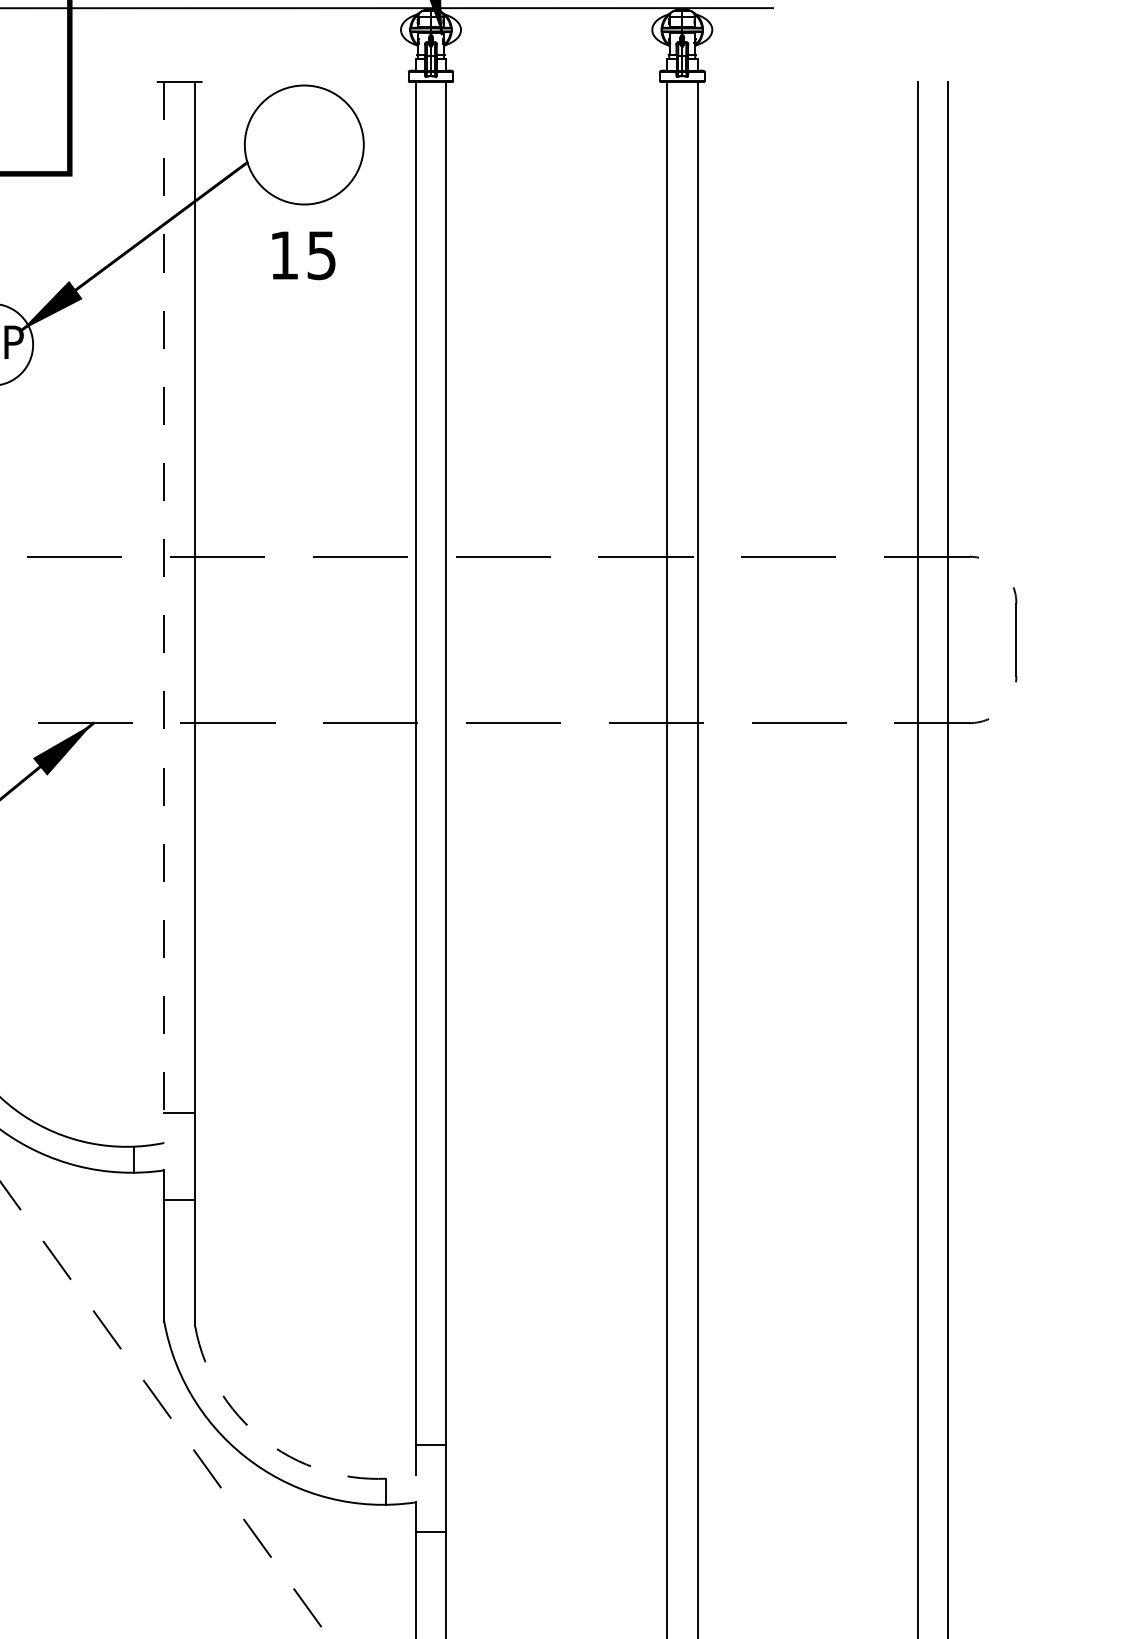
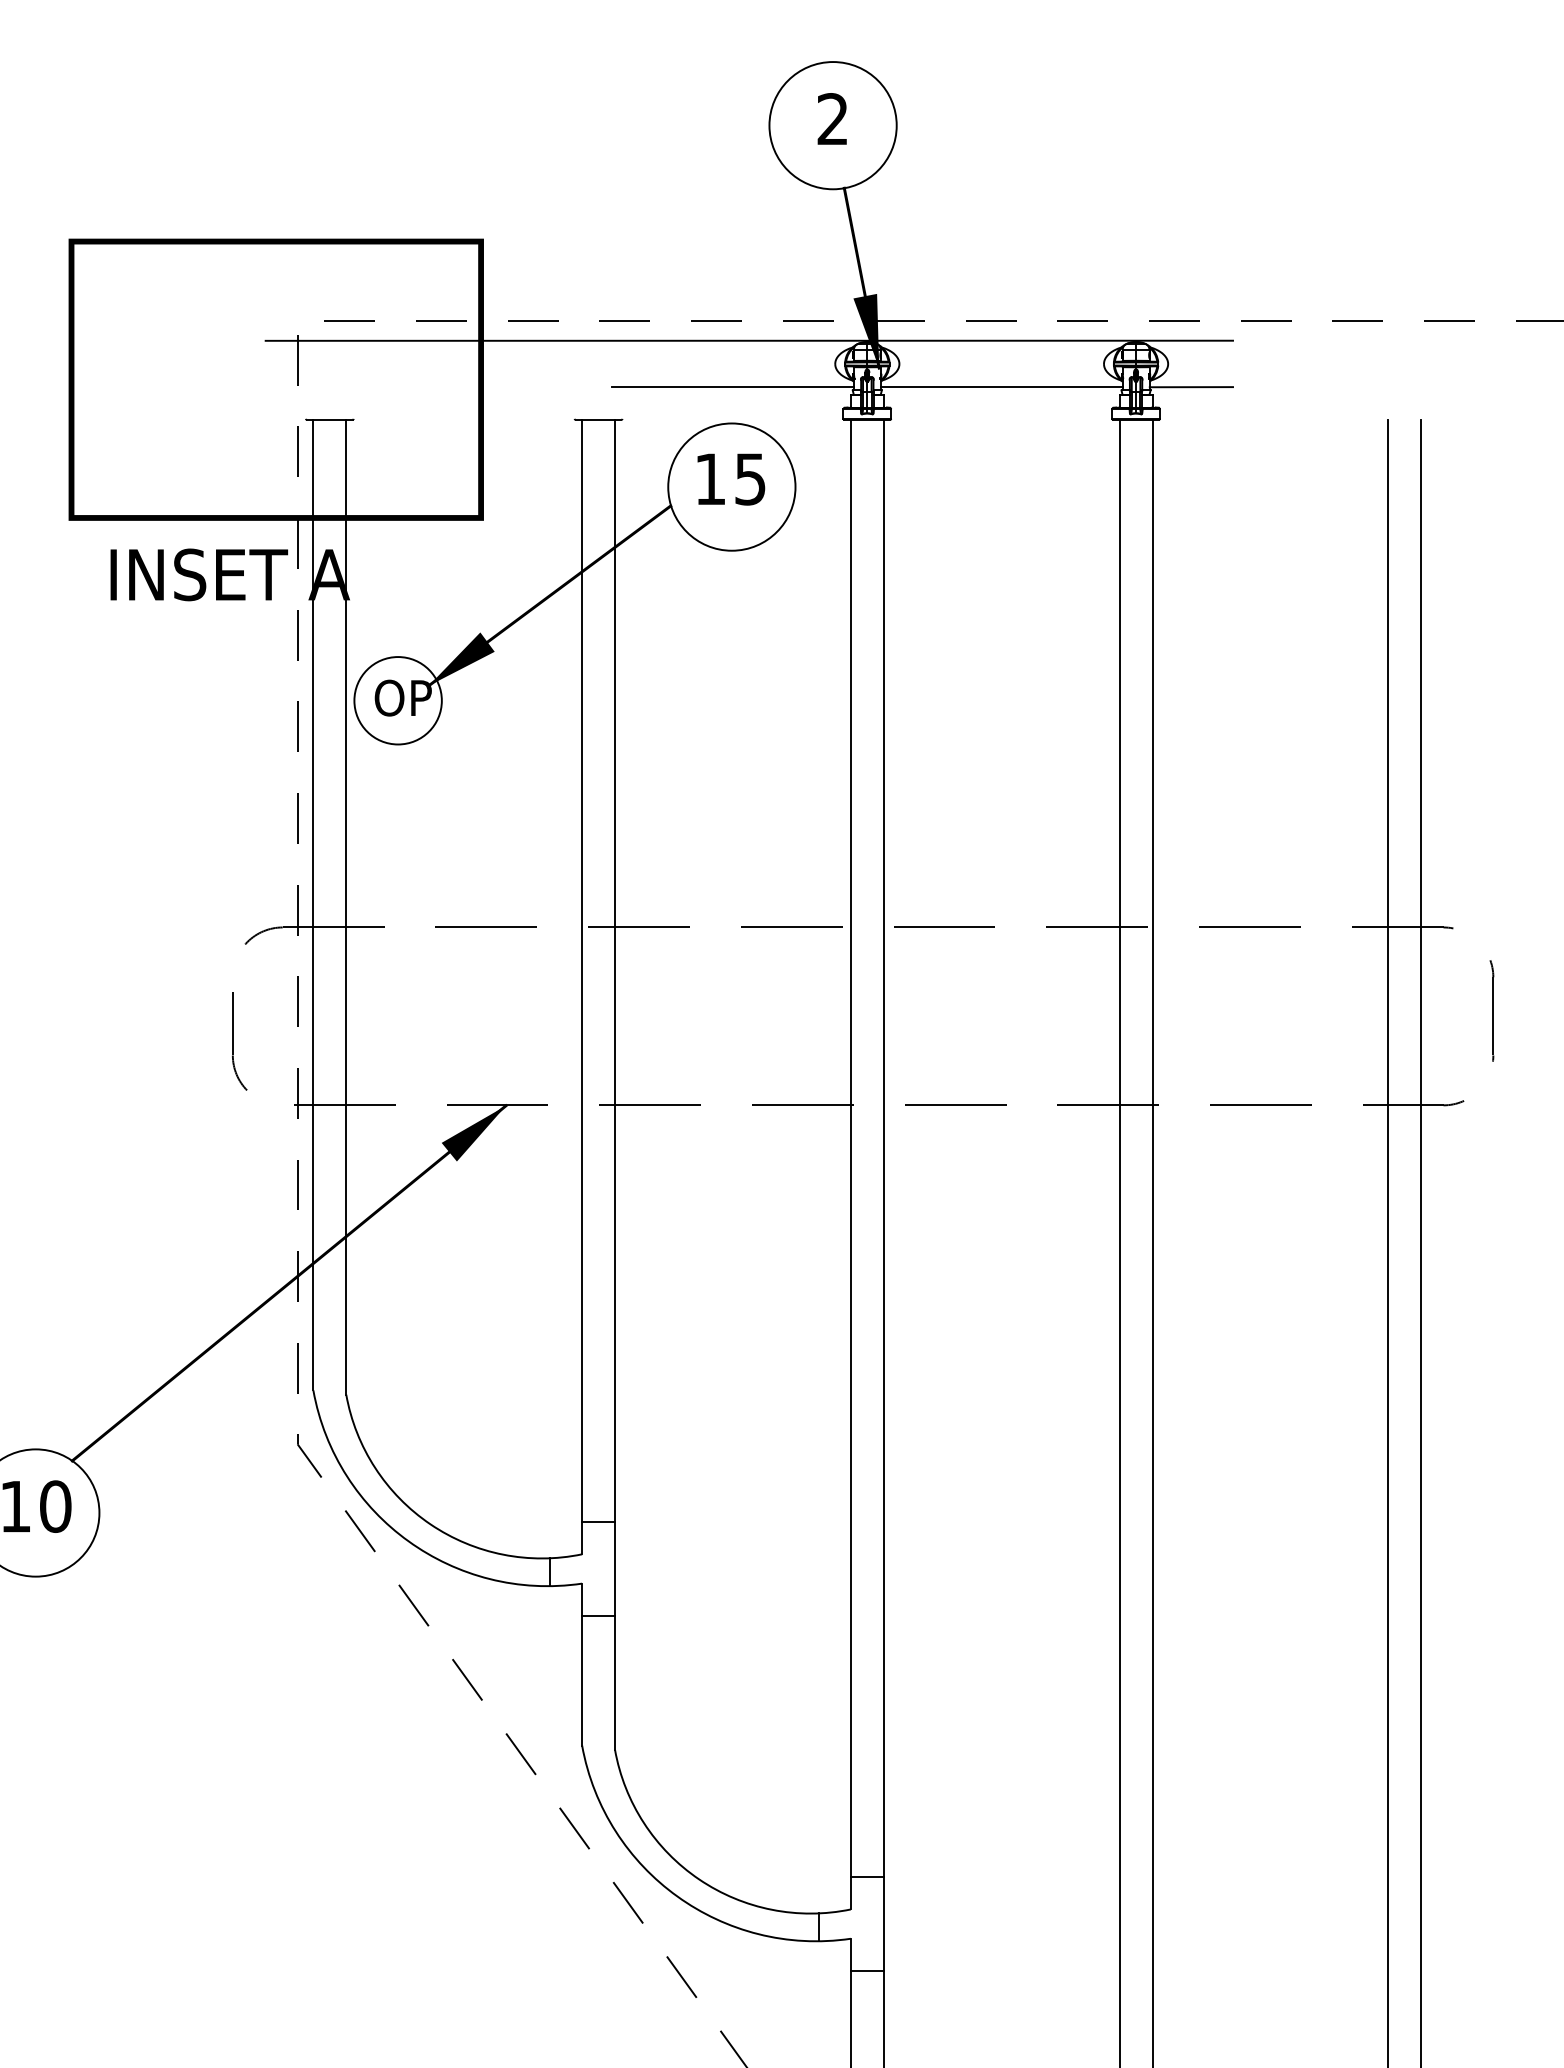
line: (305, 51) -> (733, 387), added
line: (556, 51) -> (1001, 387), added
line: (734, 51) -> (1191, 387), added
text: (303, 255) -> (731, 479), moved
line: (164, 612) -> (582, 987), dashed -> solid
line: (274, 1447) -> (699, 1879), dashed -> solid

